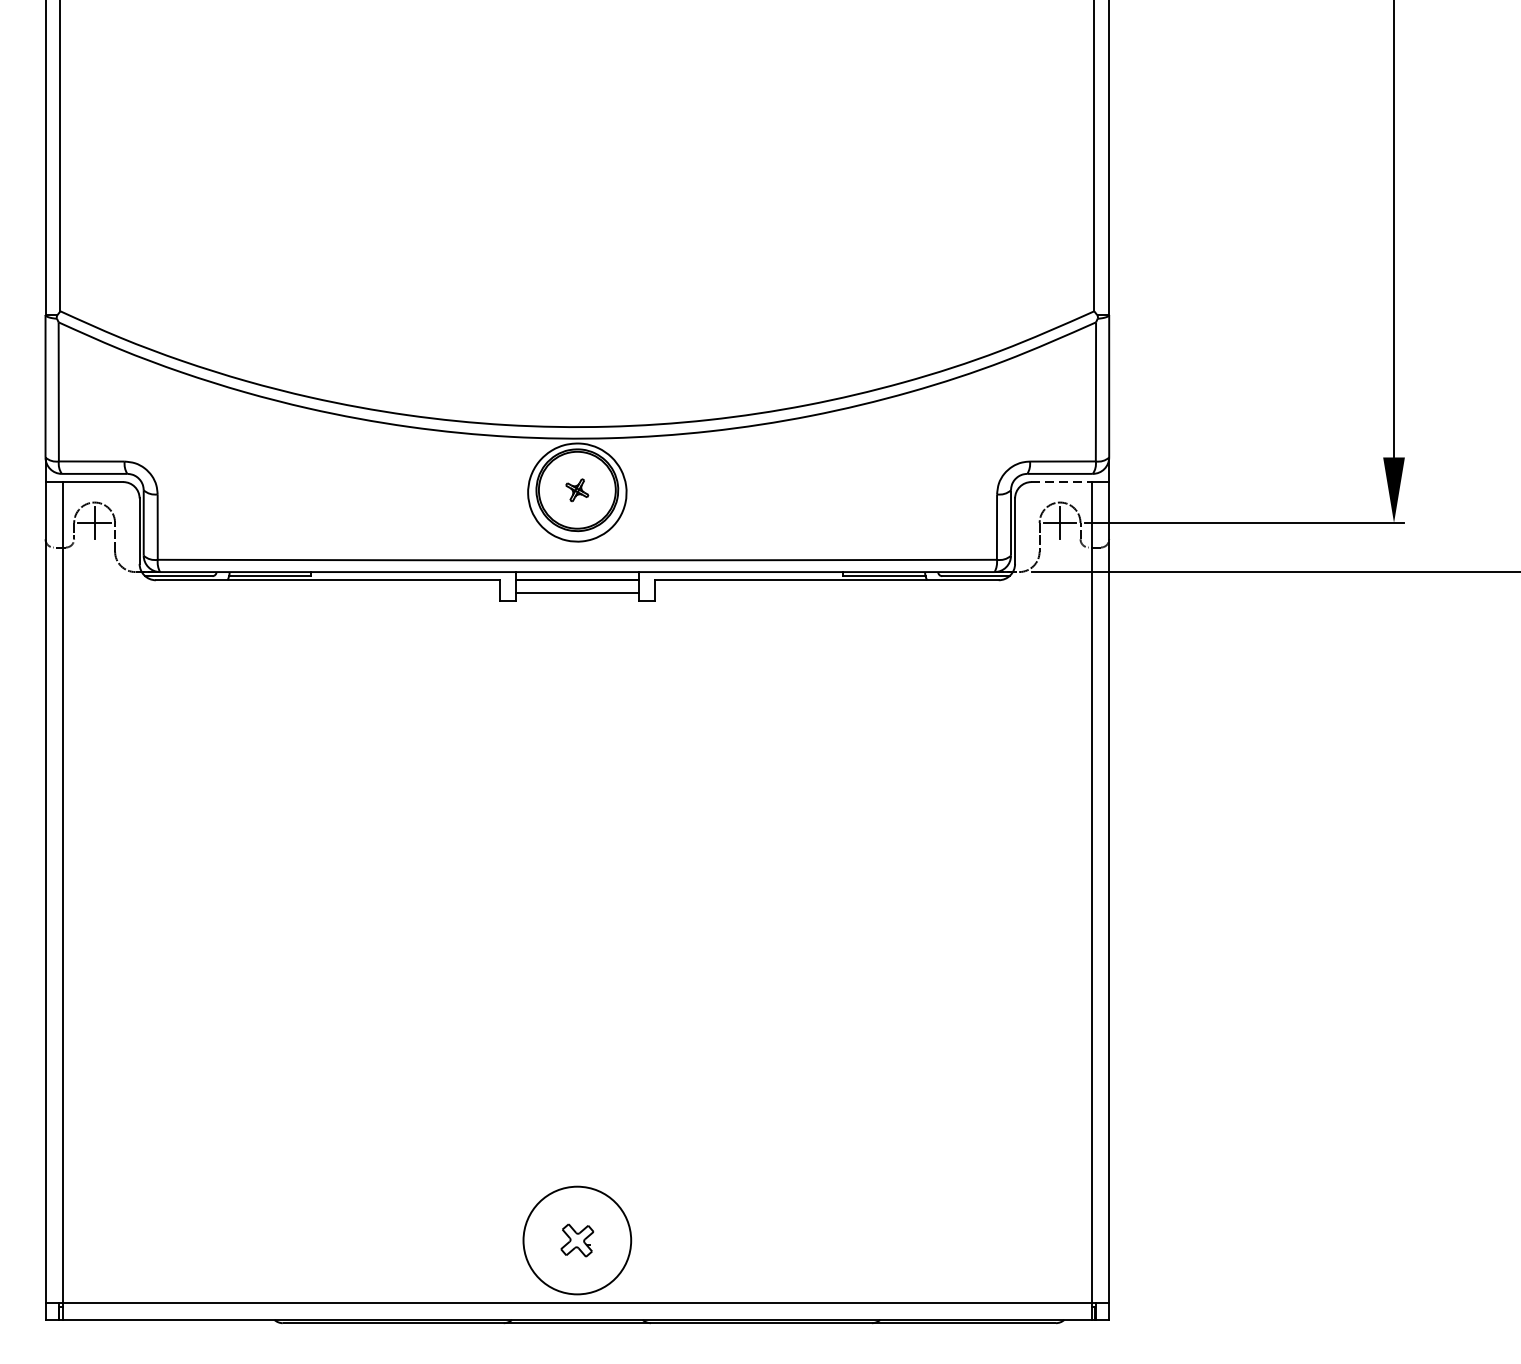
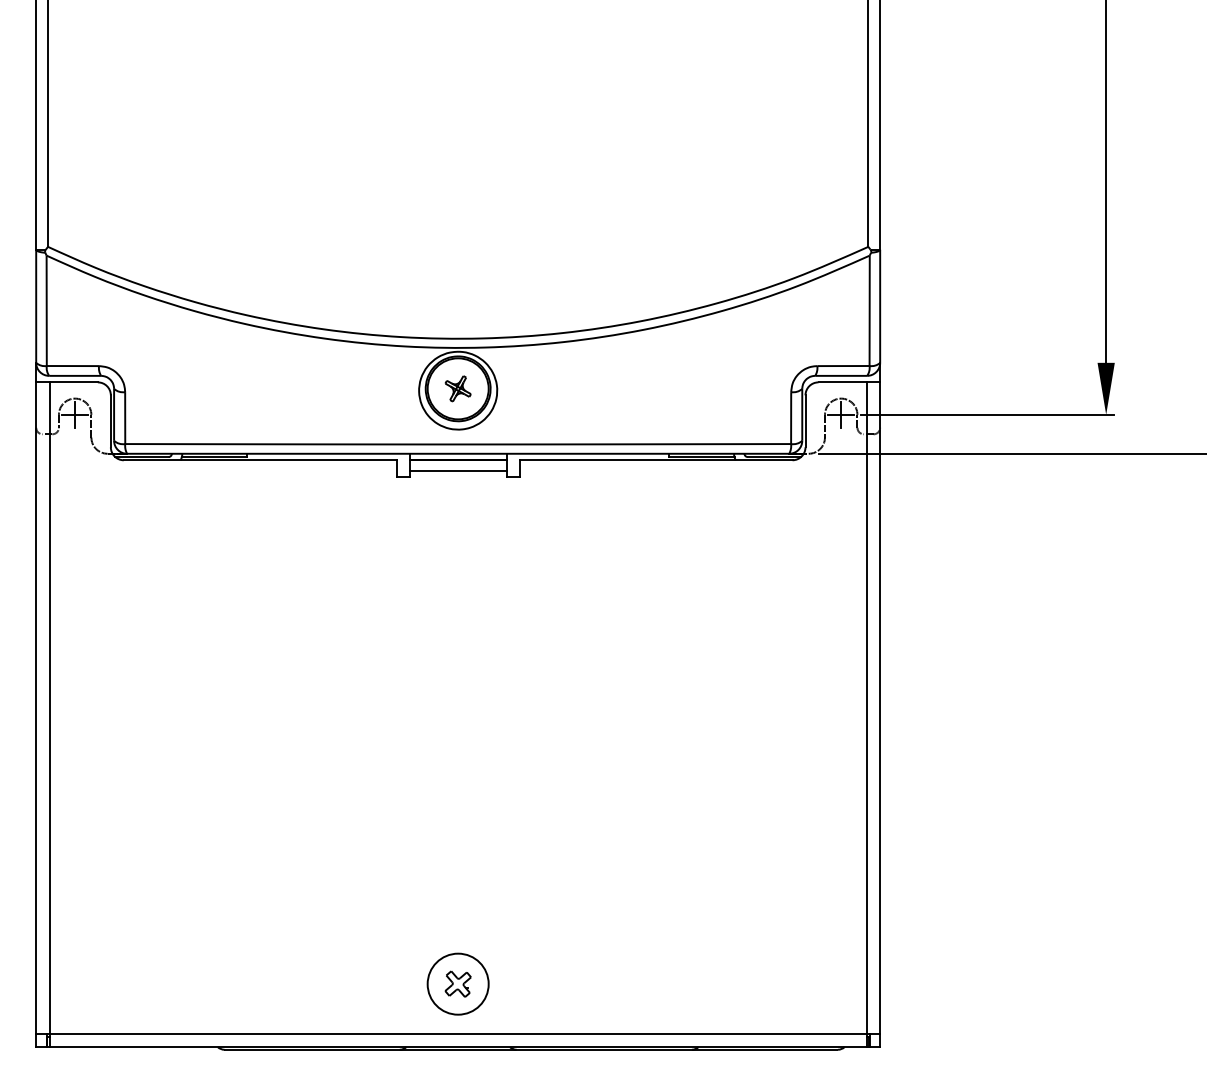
line: (1062, 482) -> (843, 382), dashed -> solid
part: (576, 489) -> (457, 388), size x1.43
circle: (576, 1239) -> (457, 983), size x0.71

